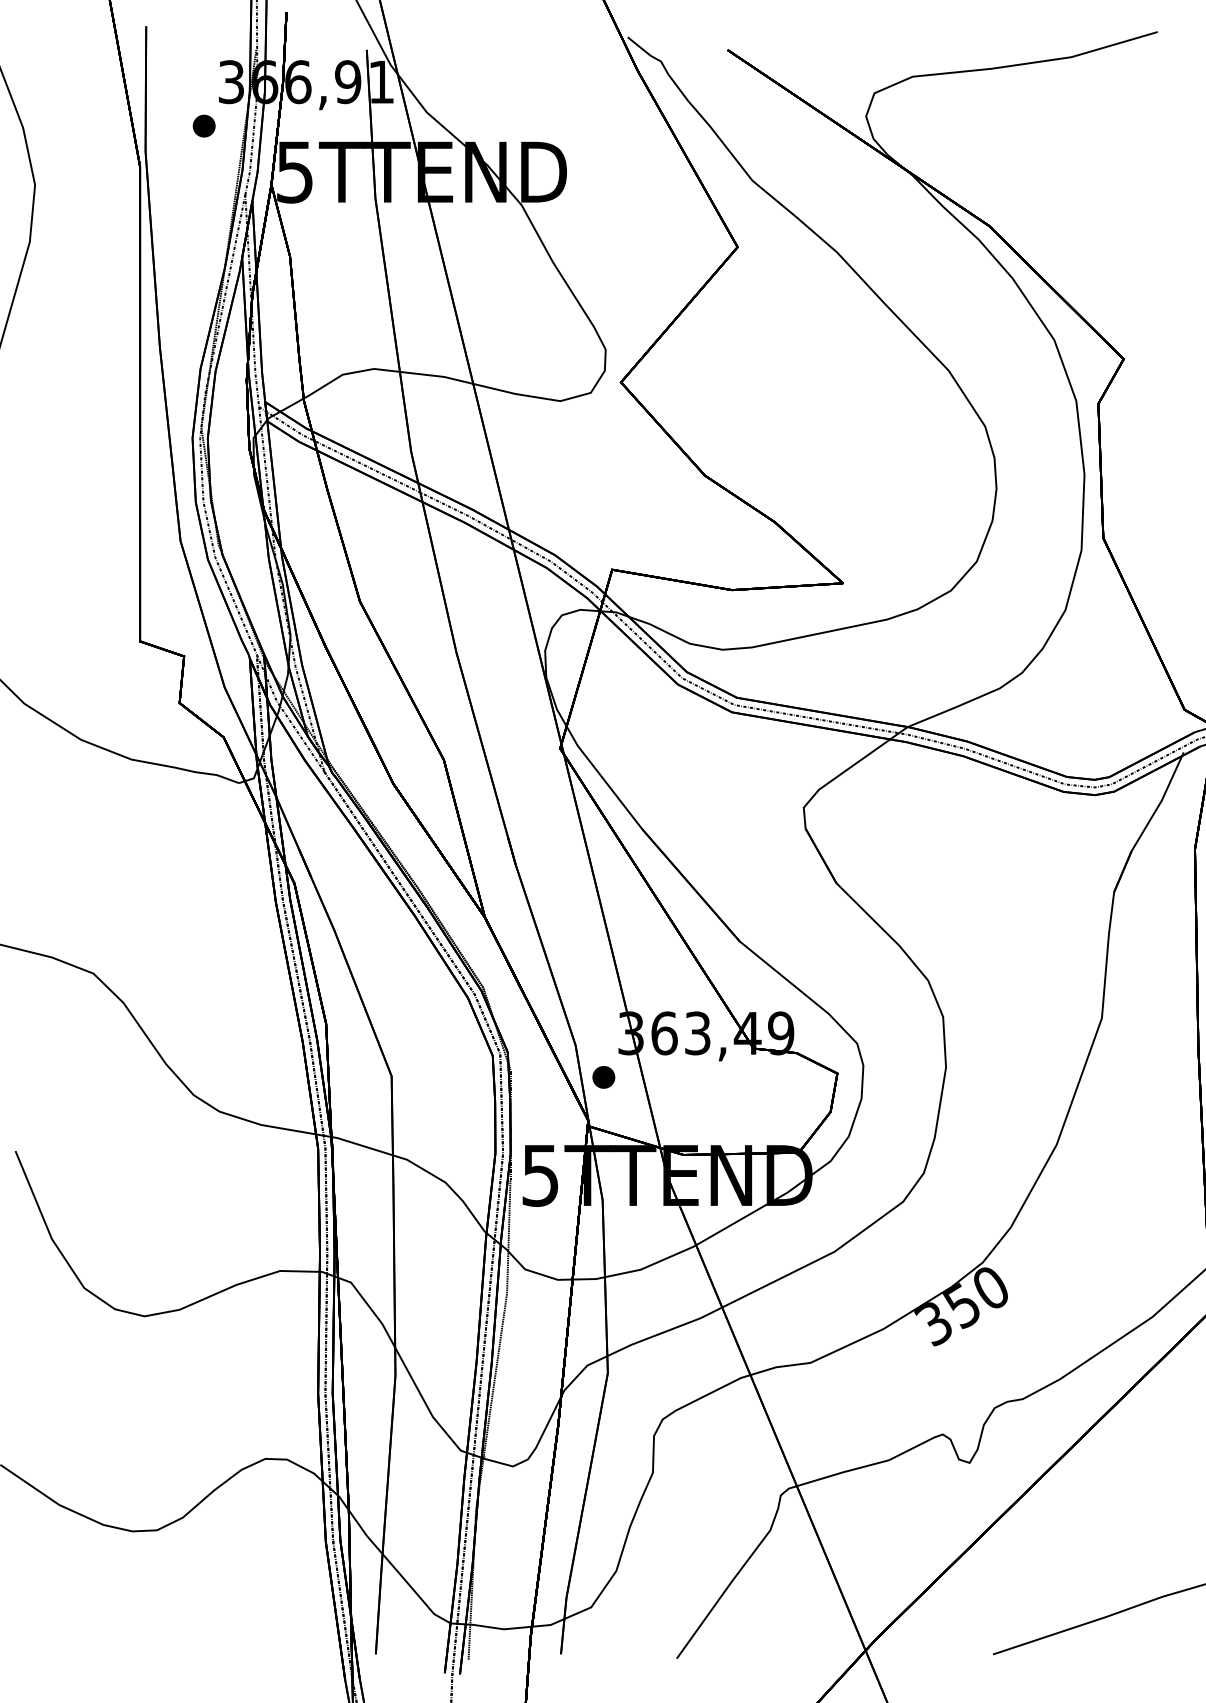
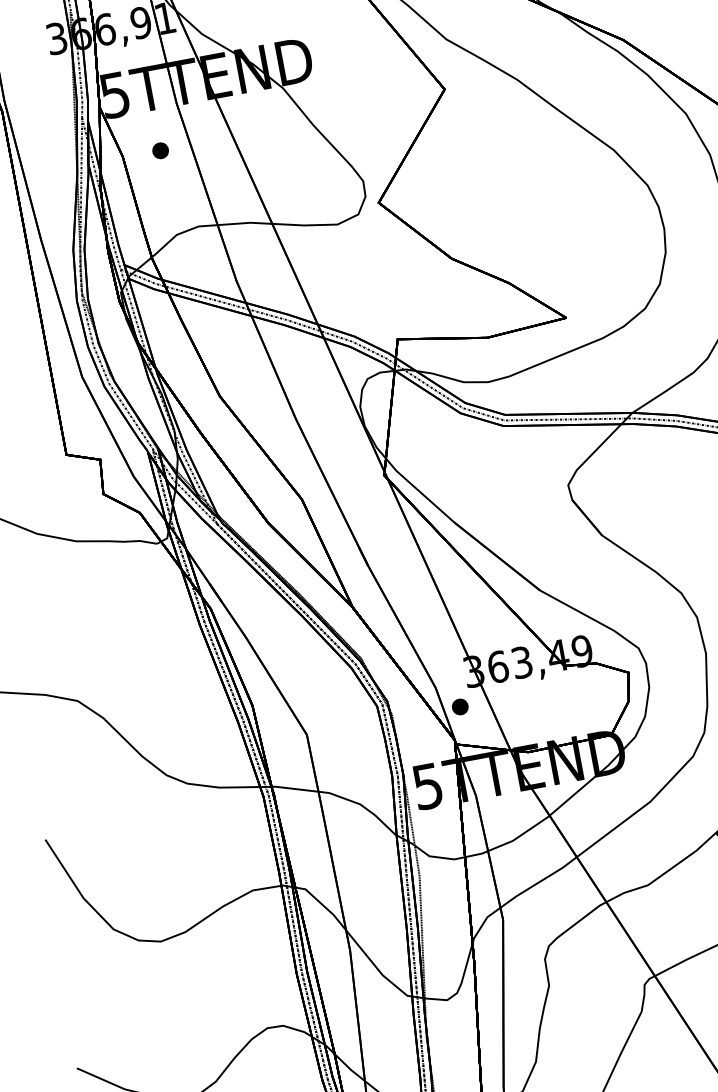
part: (203, 125) -> (160, 150), moved

